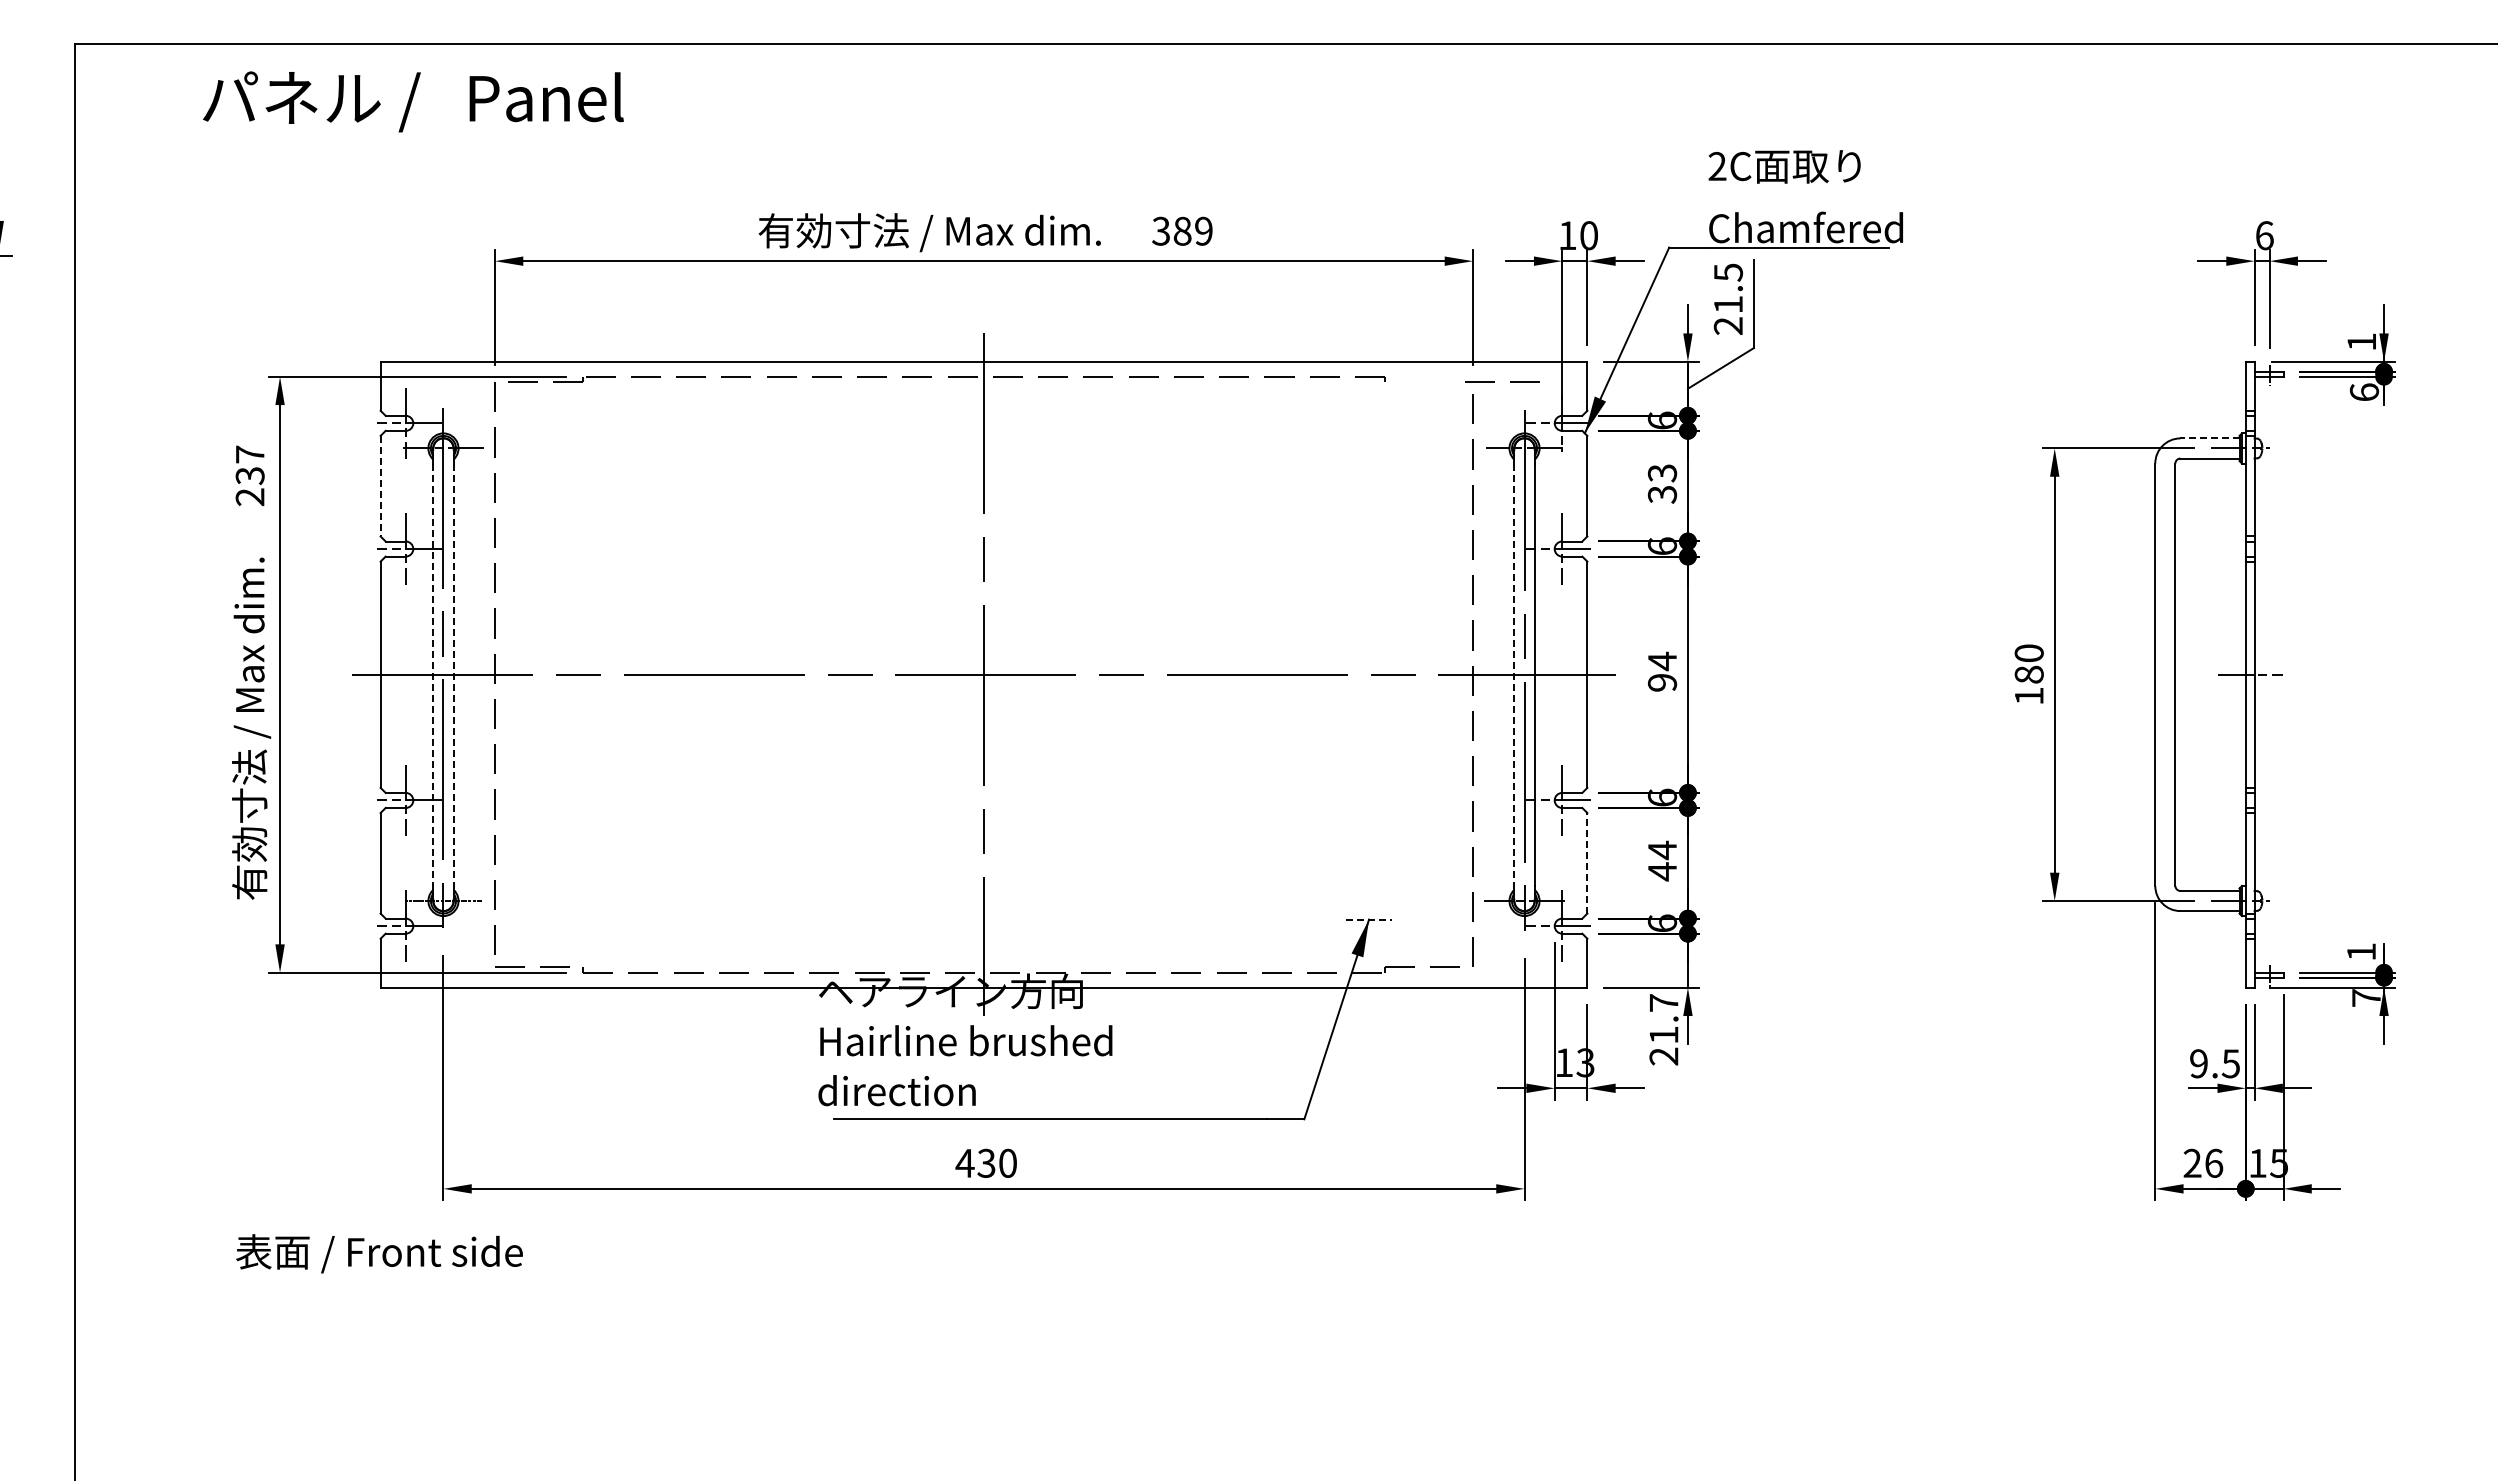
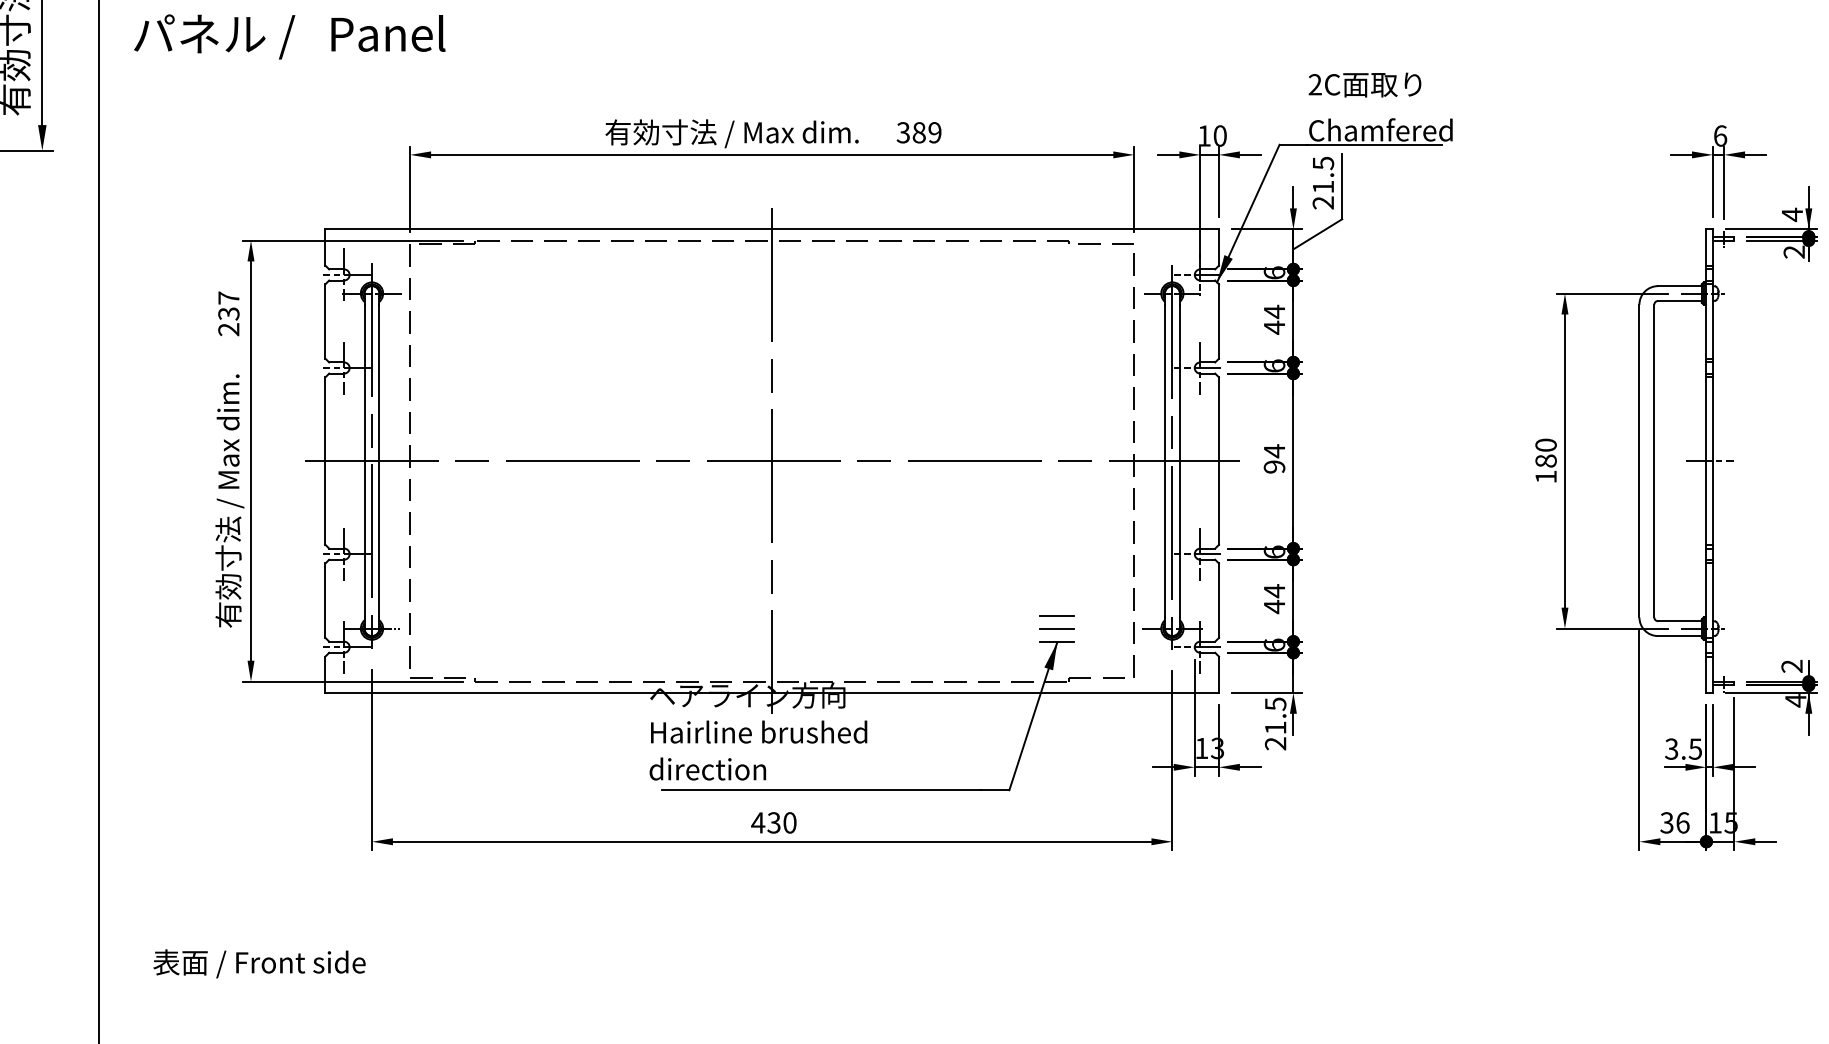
text: (413, 101) -> (289, 36), moved
text: (2361, 341) -> (1792, 214), 1 -> 4
line: (1494, 381) -> (1100, 243), moved
text: (2364, 392) -> (1794, 252), 6 -> 2
line: (2209, 438) -> (1679, 286), dashed -> solid
text: (1662, 483) -> (1274, 319), 33 -> 44
line: (380, 486) -> (325, 321), dashed -> solid
line: (433, 675) -> (364, 461), dashed -> solid
line: (453, 675) -> (379, 461), dashed -> solid
line: (1514, 675) -> (1164, 461), dashed -> solid
line: (1587, 862) -> (1219, 600), dashed -> solid
line: (1368, 884) -> (1056, 616), added
line: (1368, 901) -> (1056, 628), added
line: (1369, 919) -> (1057, 642), dashed -> solid
text: (2361, 951) -> (1792, 666), 1 -> 2
text: (2366, 998) -> (1795, 700), 7 -> 4
text: (1663, 1003) -> (1275, 704), 21.7 -> 21.5
text: (2198, 1063) -> (1671, 748), 9.5 -> 3.5
text: (2192, 1163) -> (1666, 822), 26 -> 36
text: (379, 1253) -> (259, 963), moved

